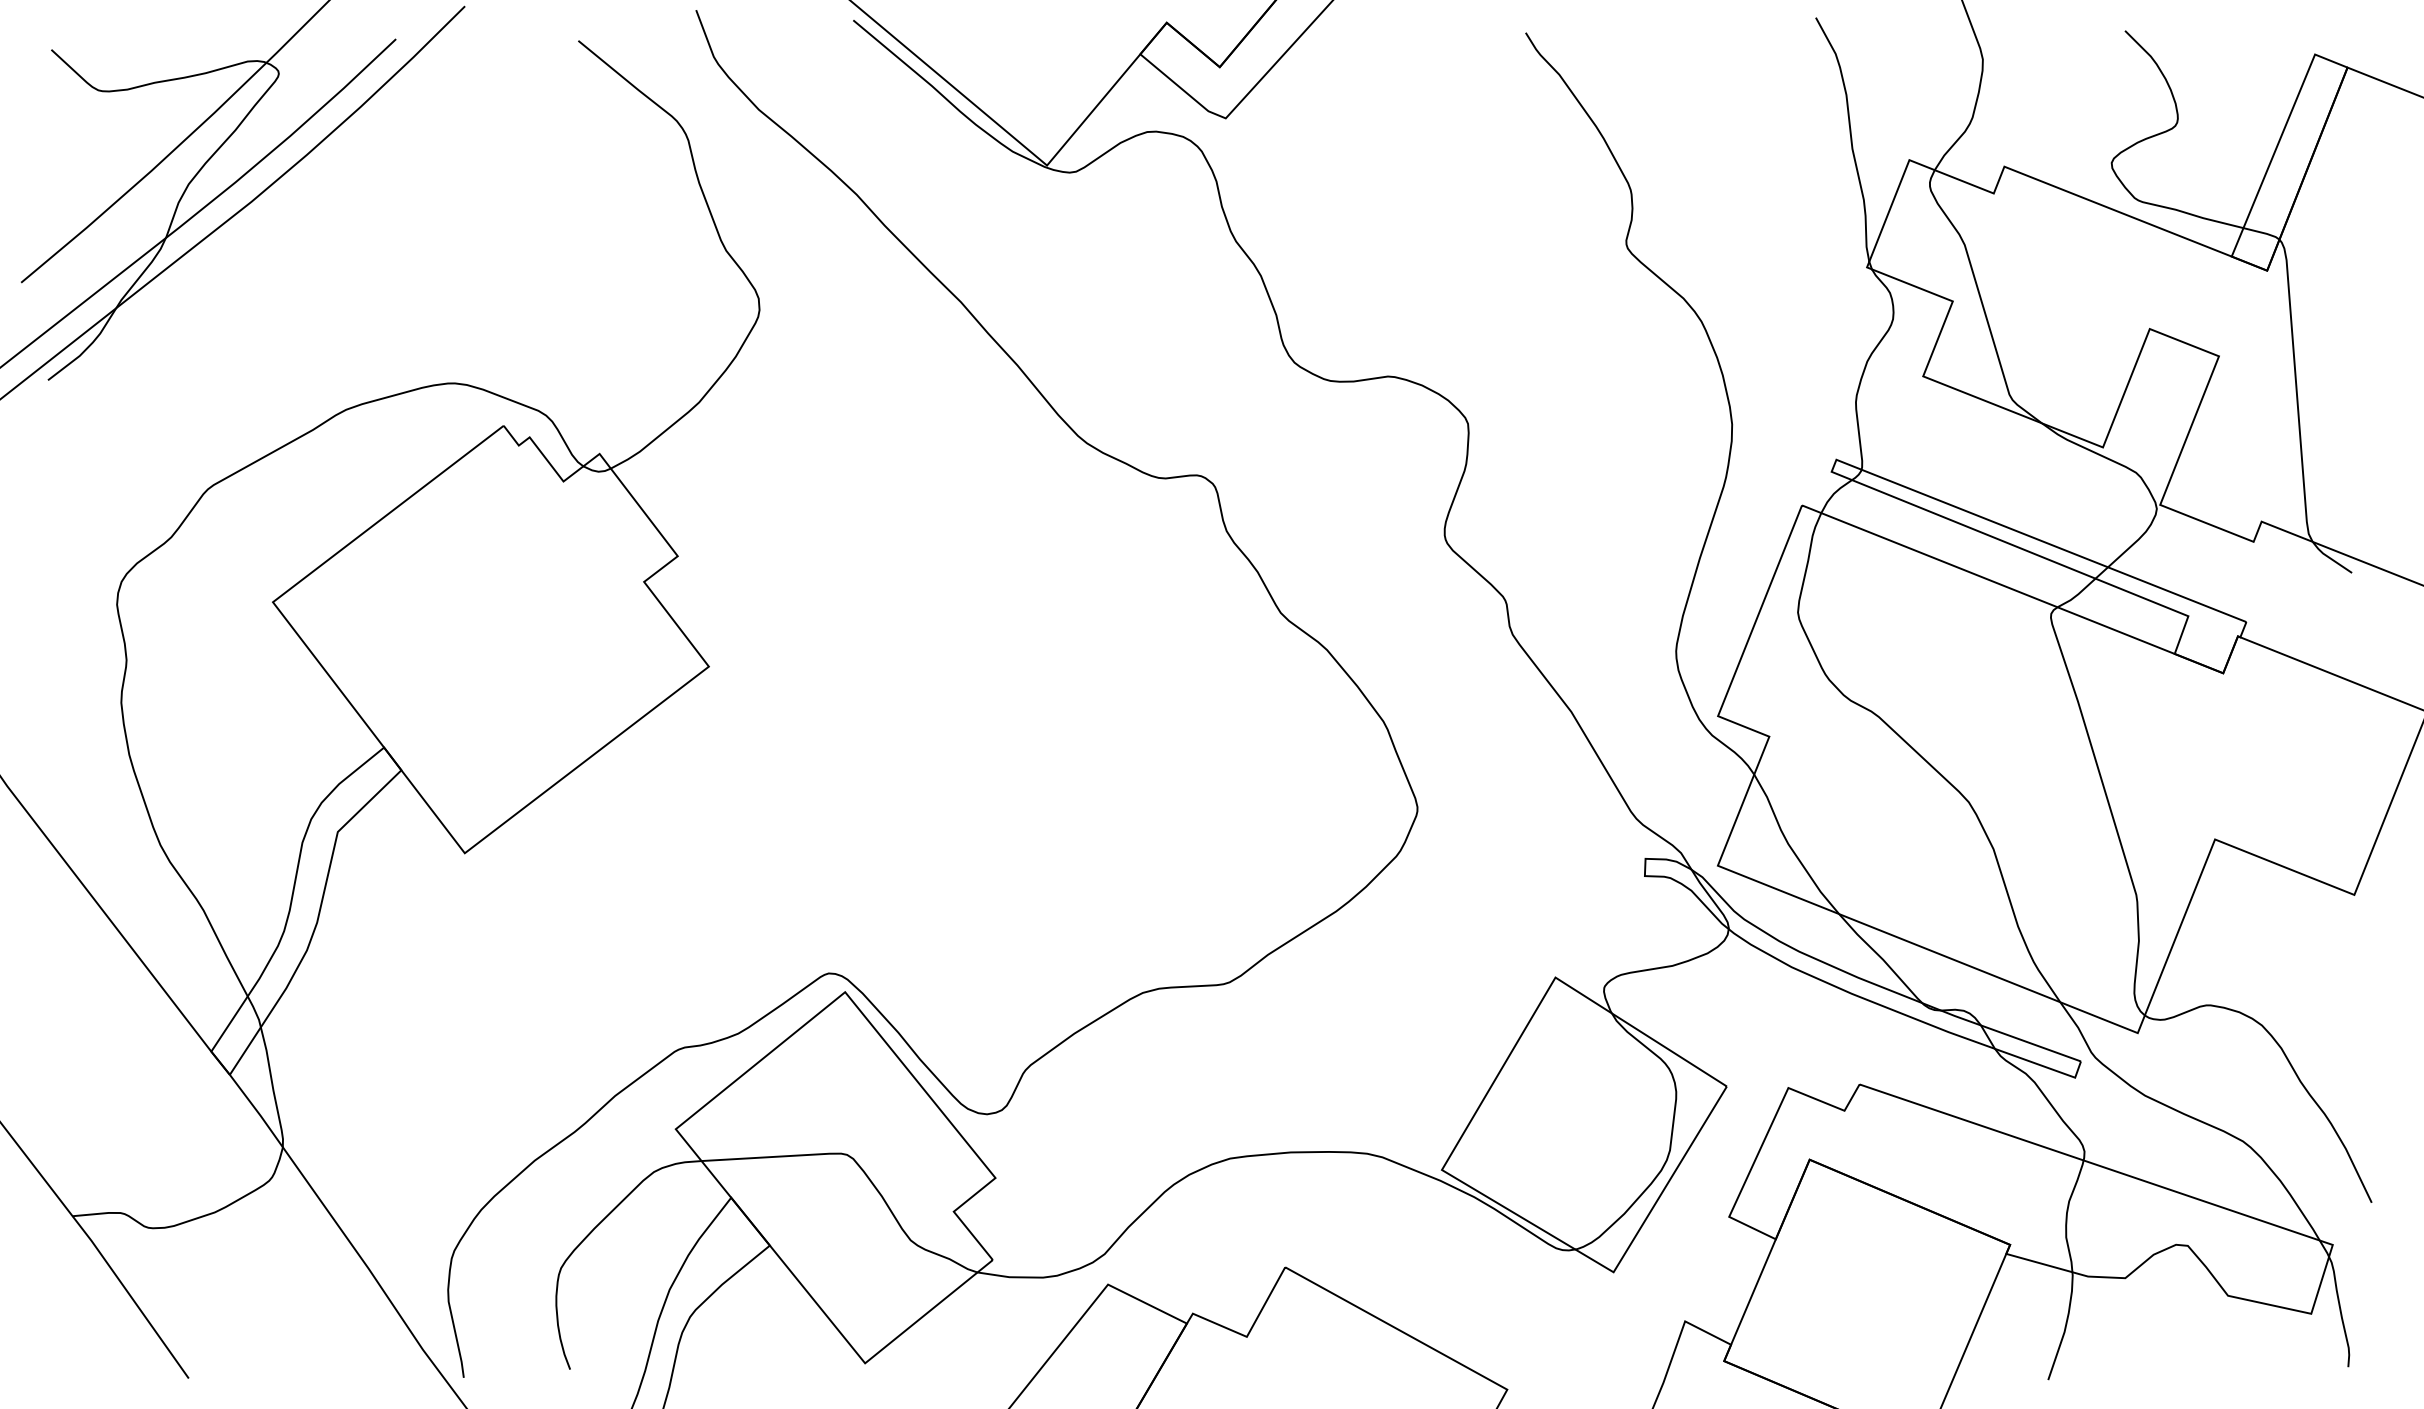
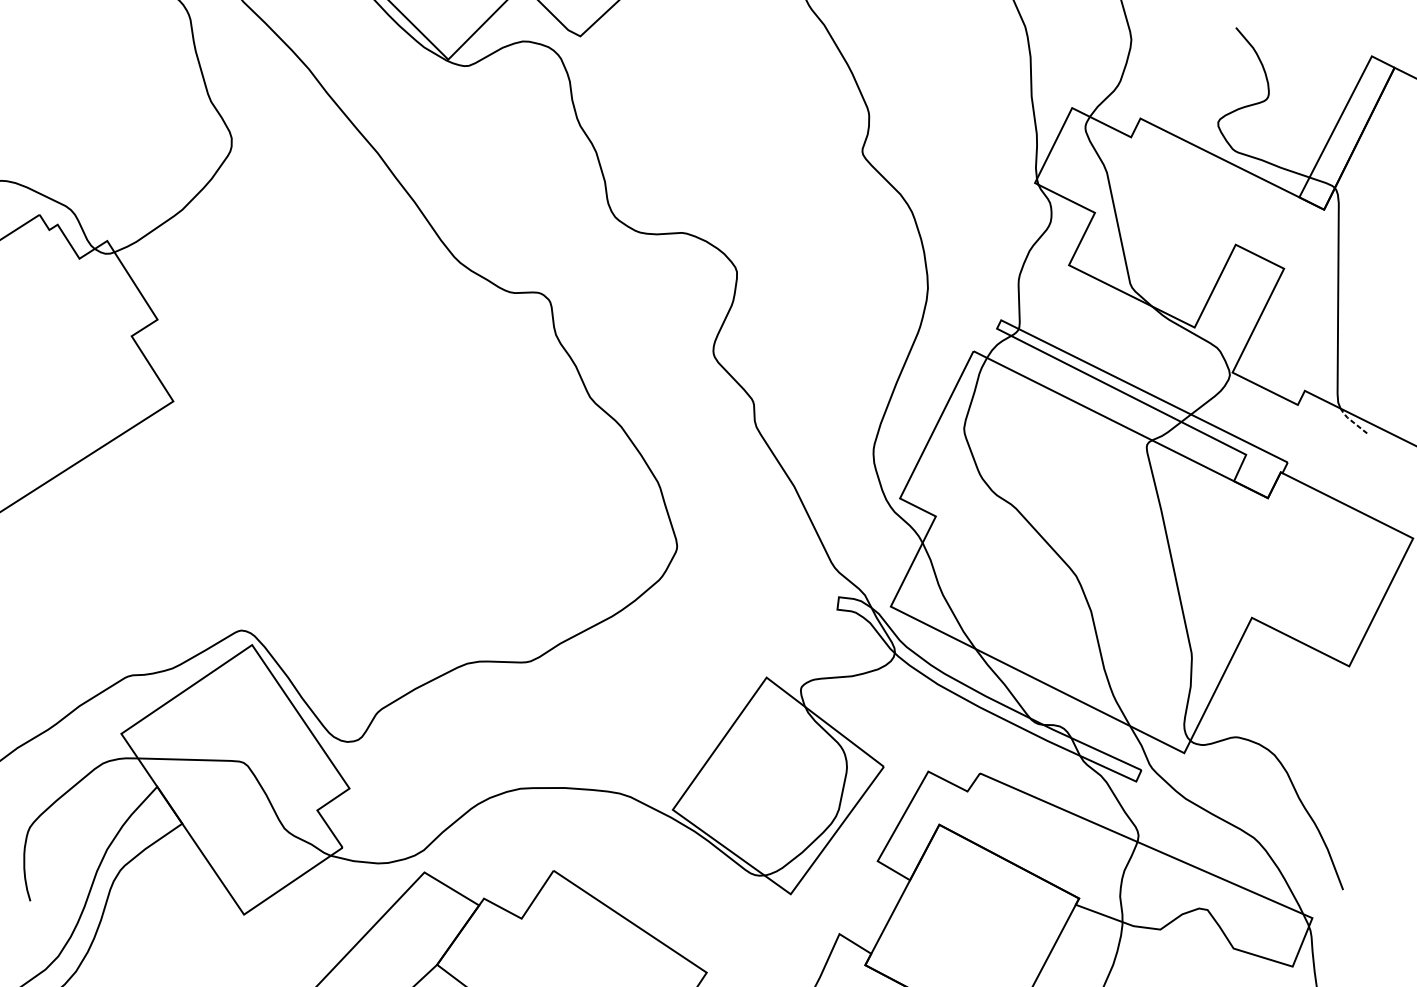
line: (2329, 557) -> (1351, 420), solid -> dashed

